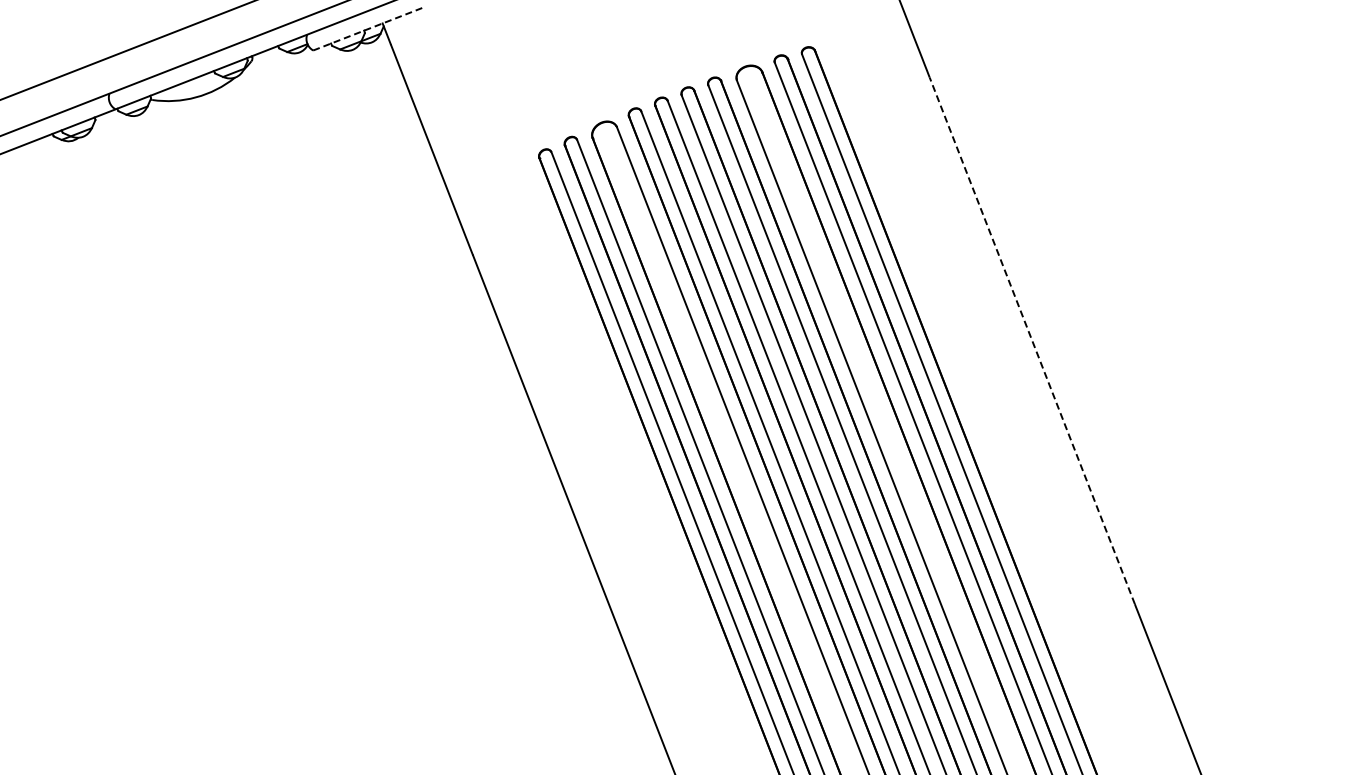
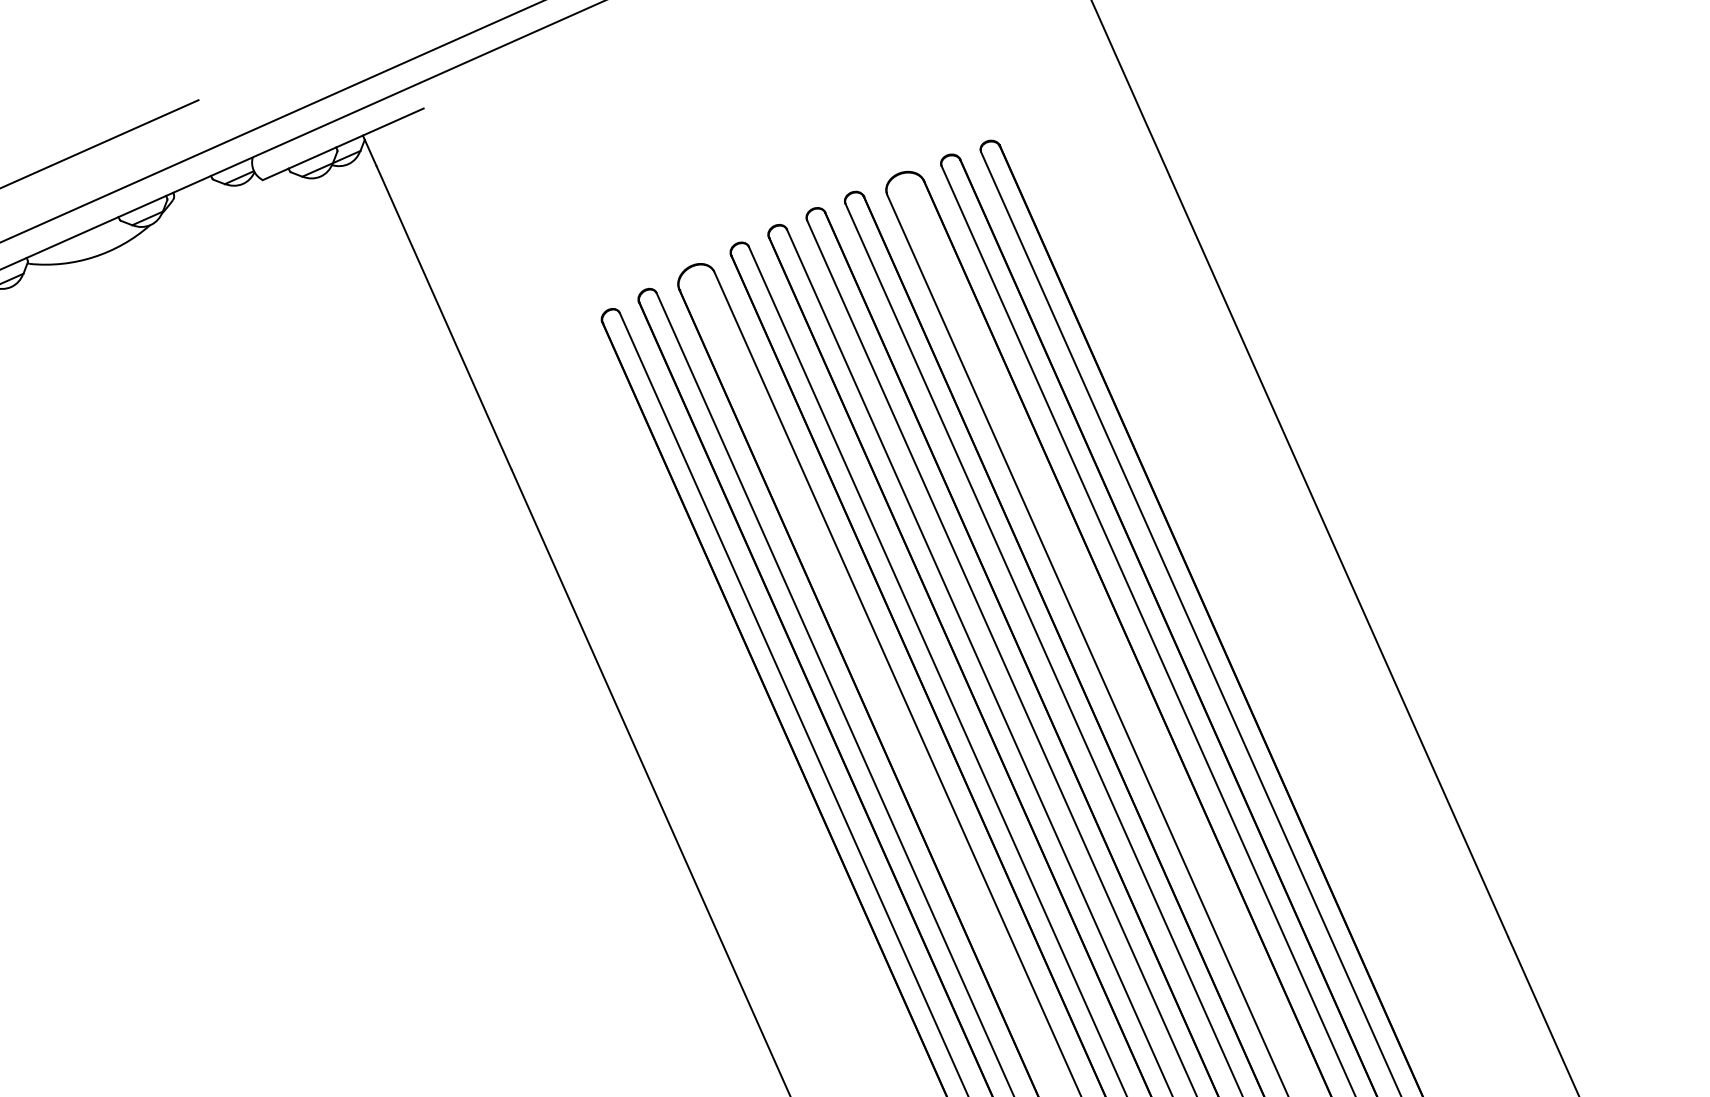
line: (369, 28) -> (343, 143), dashed -> solid
line: (1032, 340) -> (1339, 556), dashed -> solid

